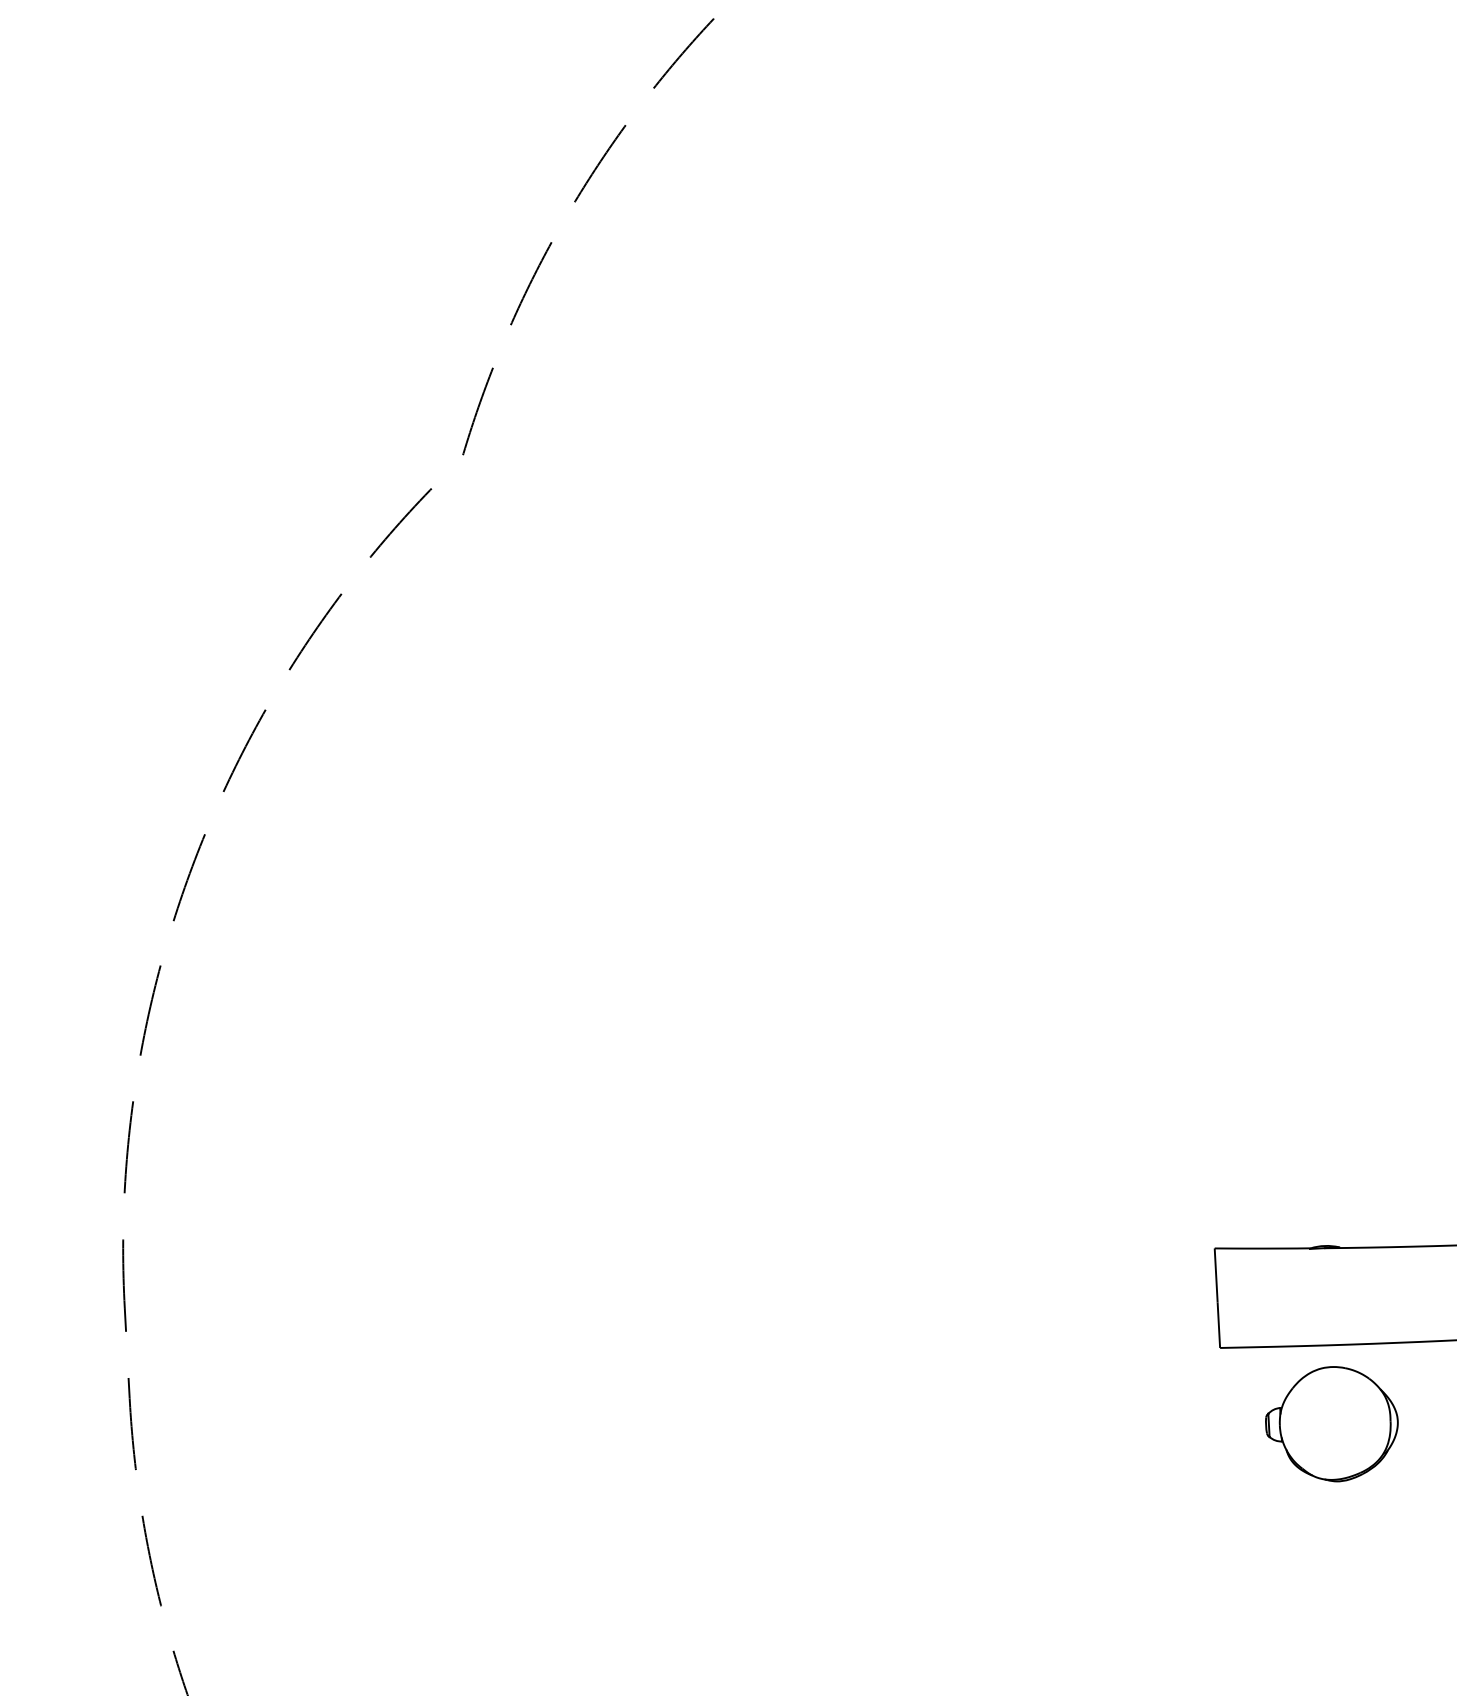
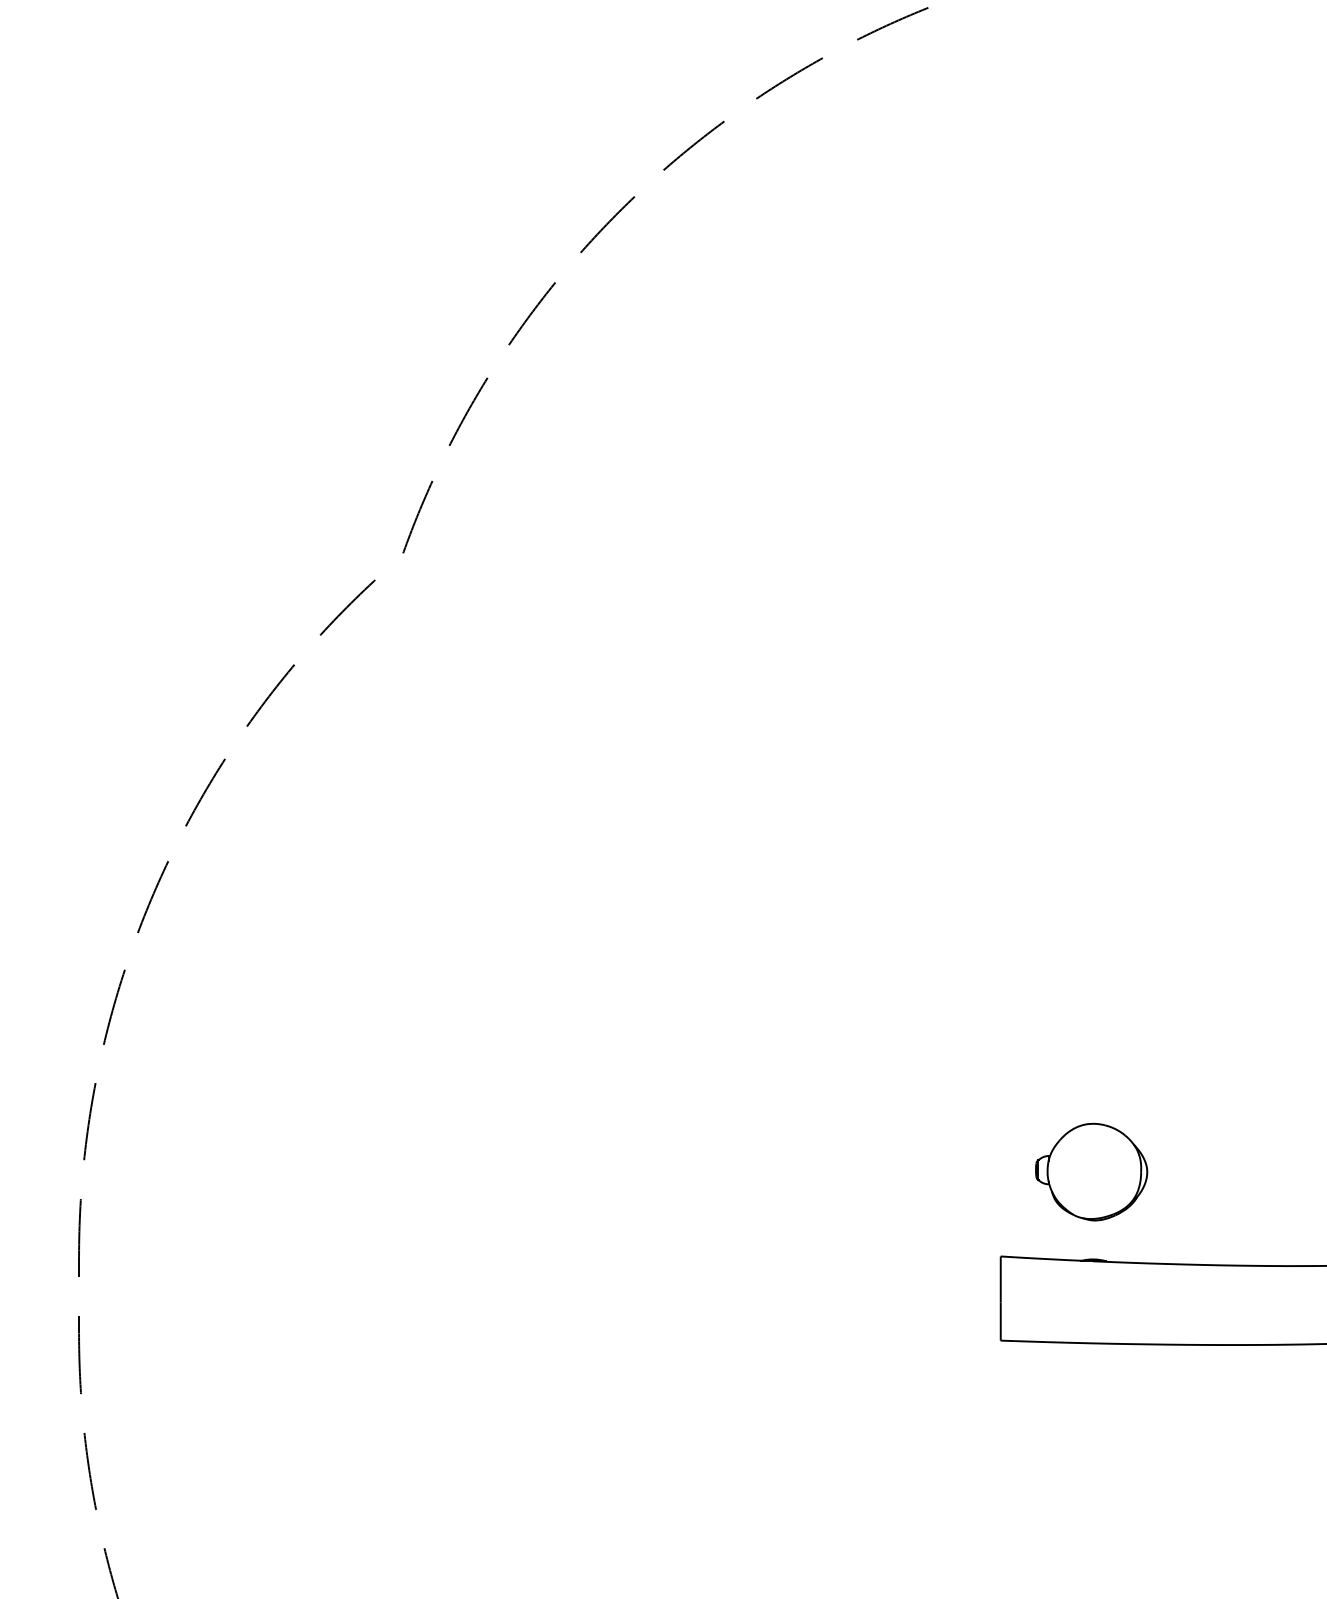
part: (1331, 1423) -> (1091, 1171), moved

